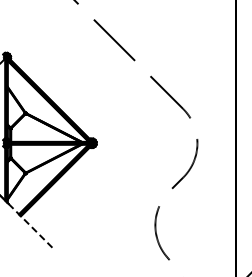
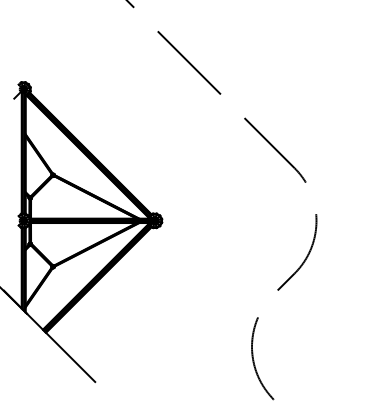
line: (31, 226) -> (62, 348), dashed -> solid

